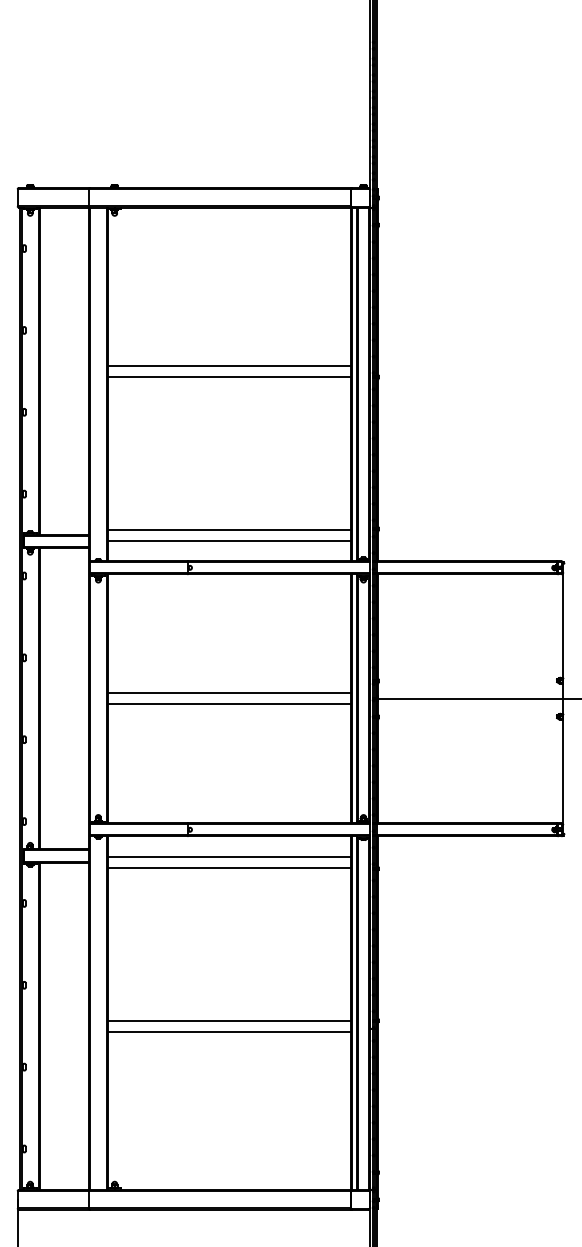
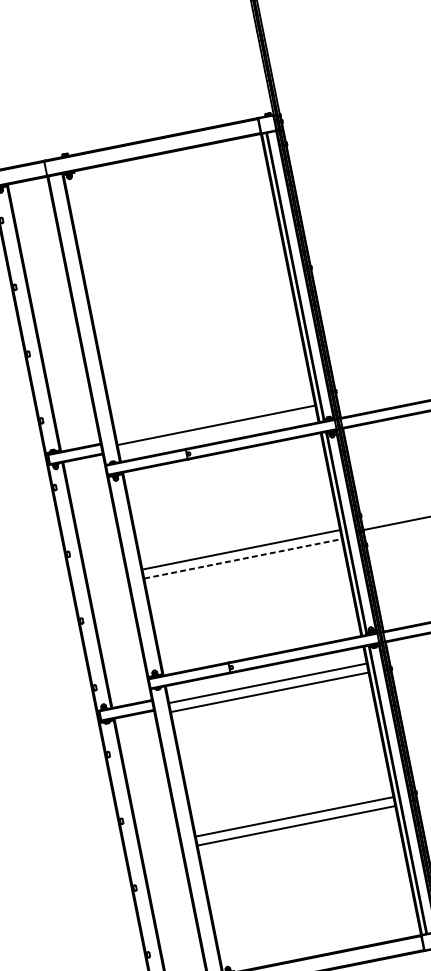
line: (229, 365) -> (187, 282), removed
line: (229, 376) -> (189, 291), removed
line: (229, 529) -> (214, 416), removed
line: (229, 704) -> (243, 558), solid -> dashed

